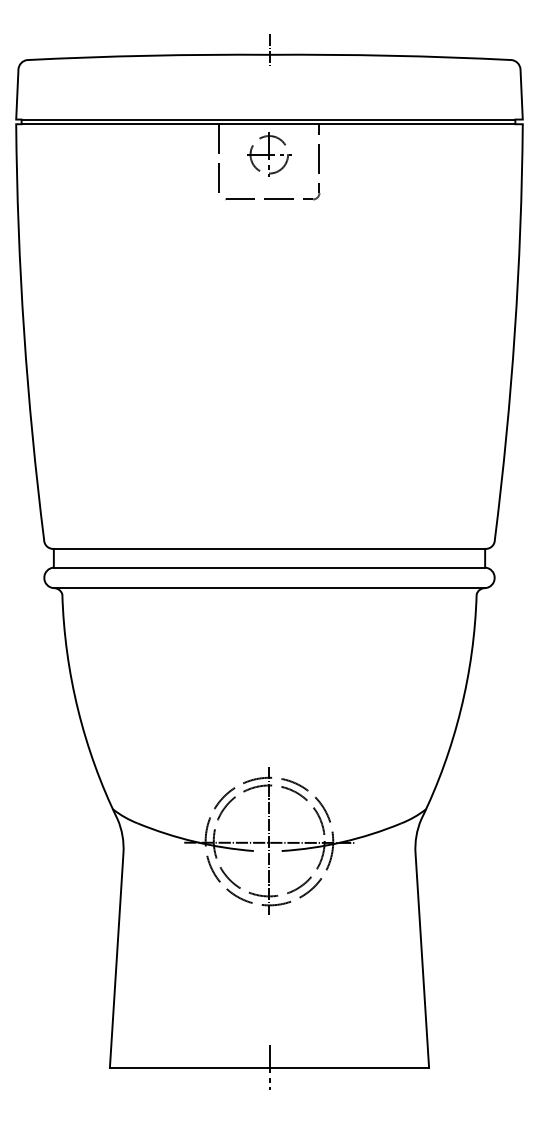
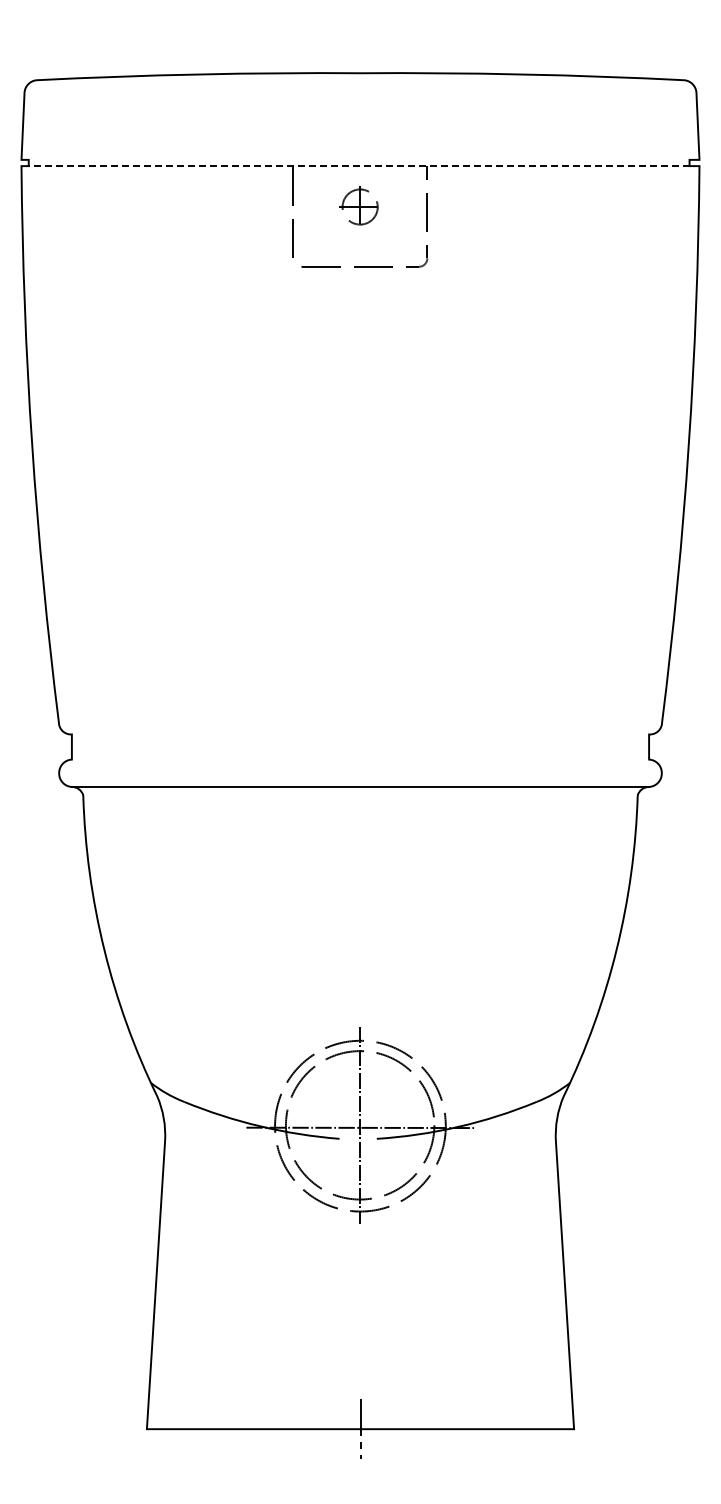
line: (269, 51) -> (360, 68), removed
line: (268, 119) -> (358, 159), removed
line: (268, 124) -> (358, 166), solid -> dashed
part: (268, 154) -> (359, 206), size x0.7
line: (269, 548) -> (360, 734), removed
line: (269, 567) -> (360, 759), removed

